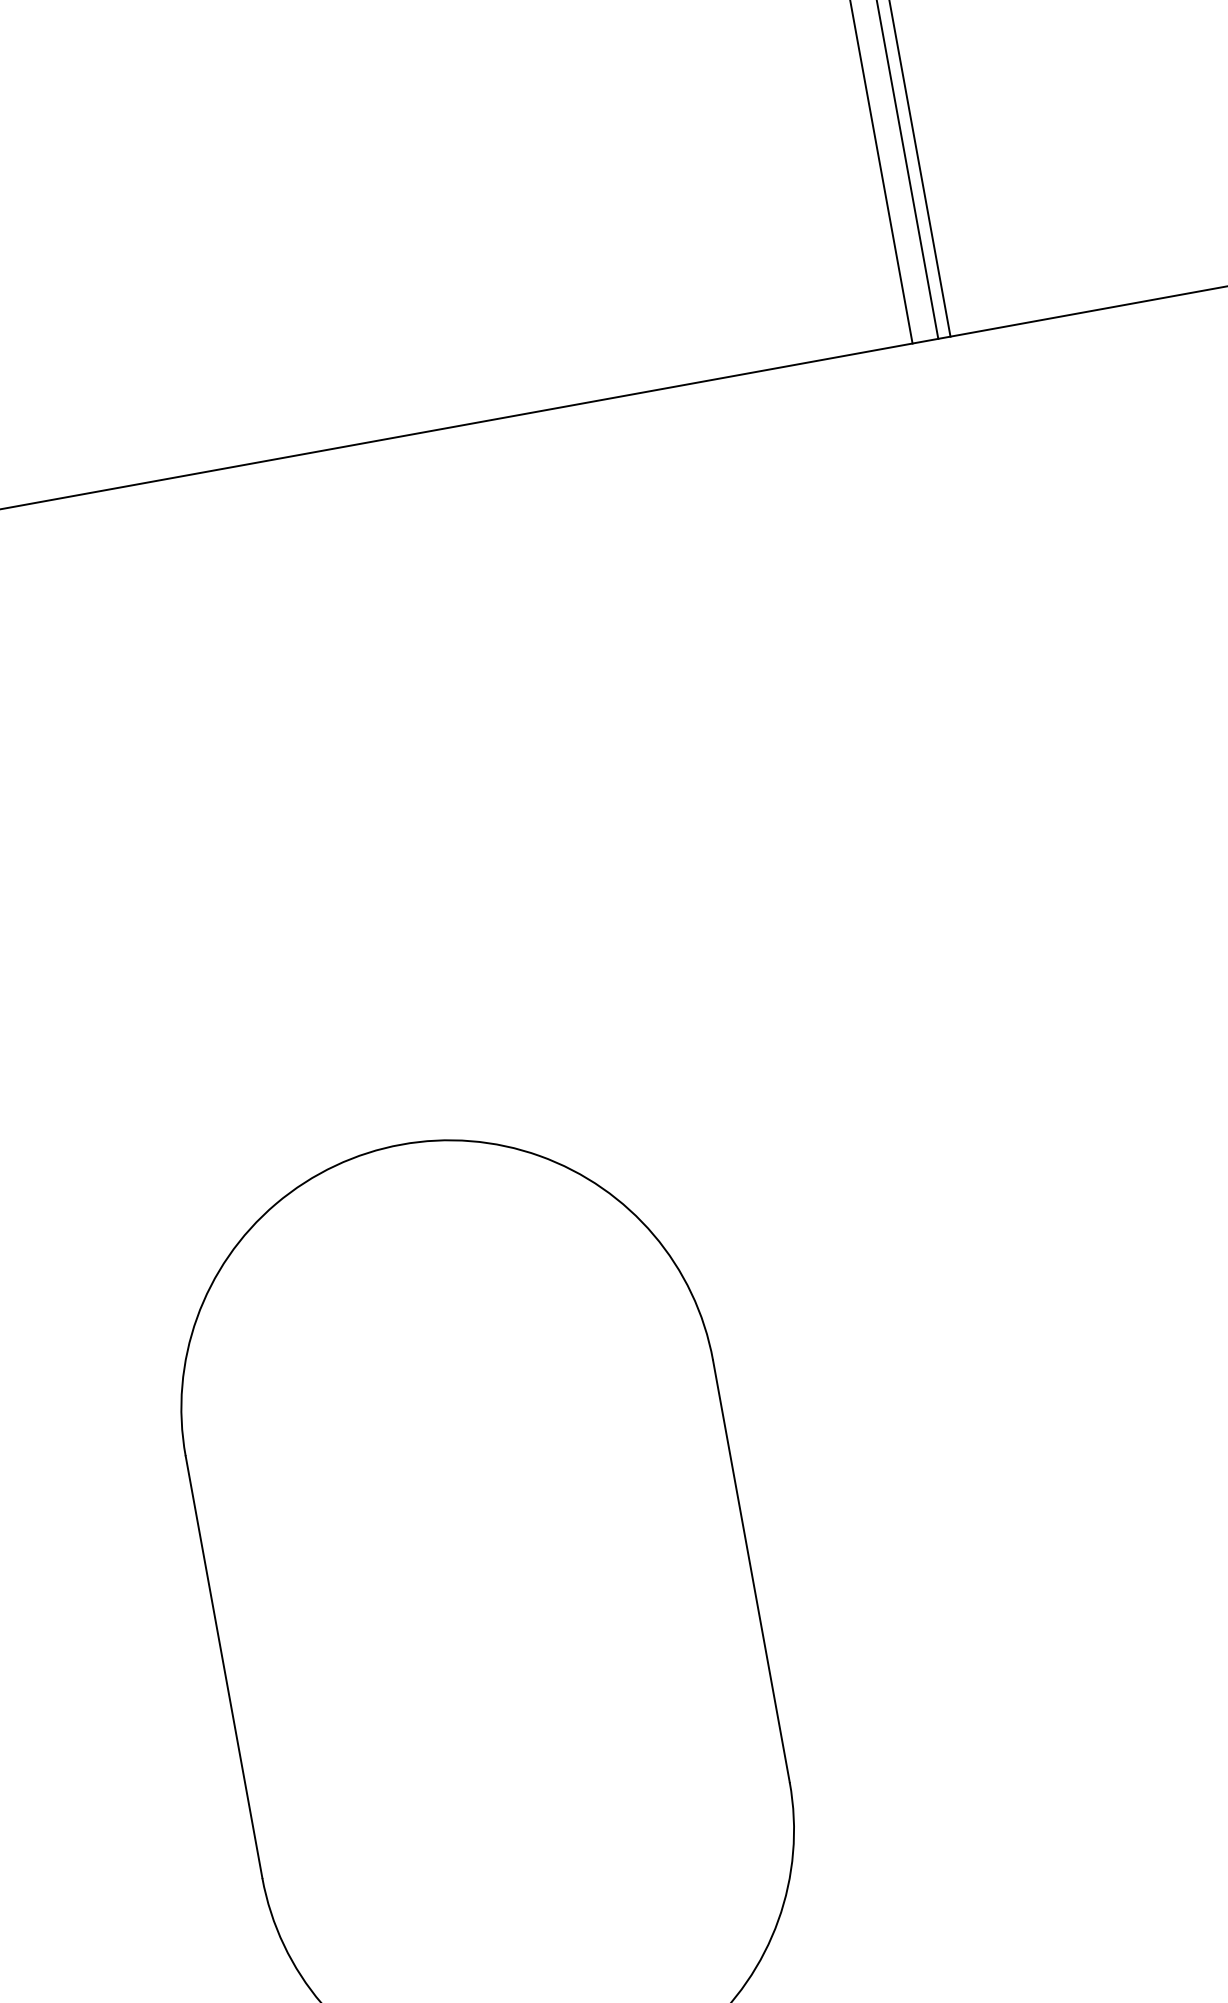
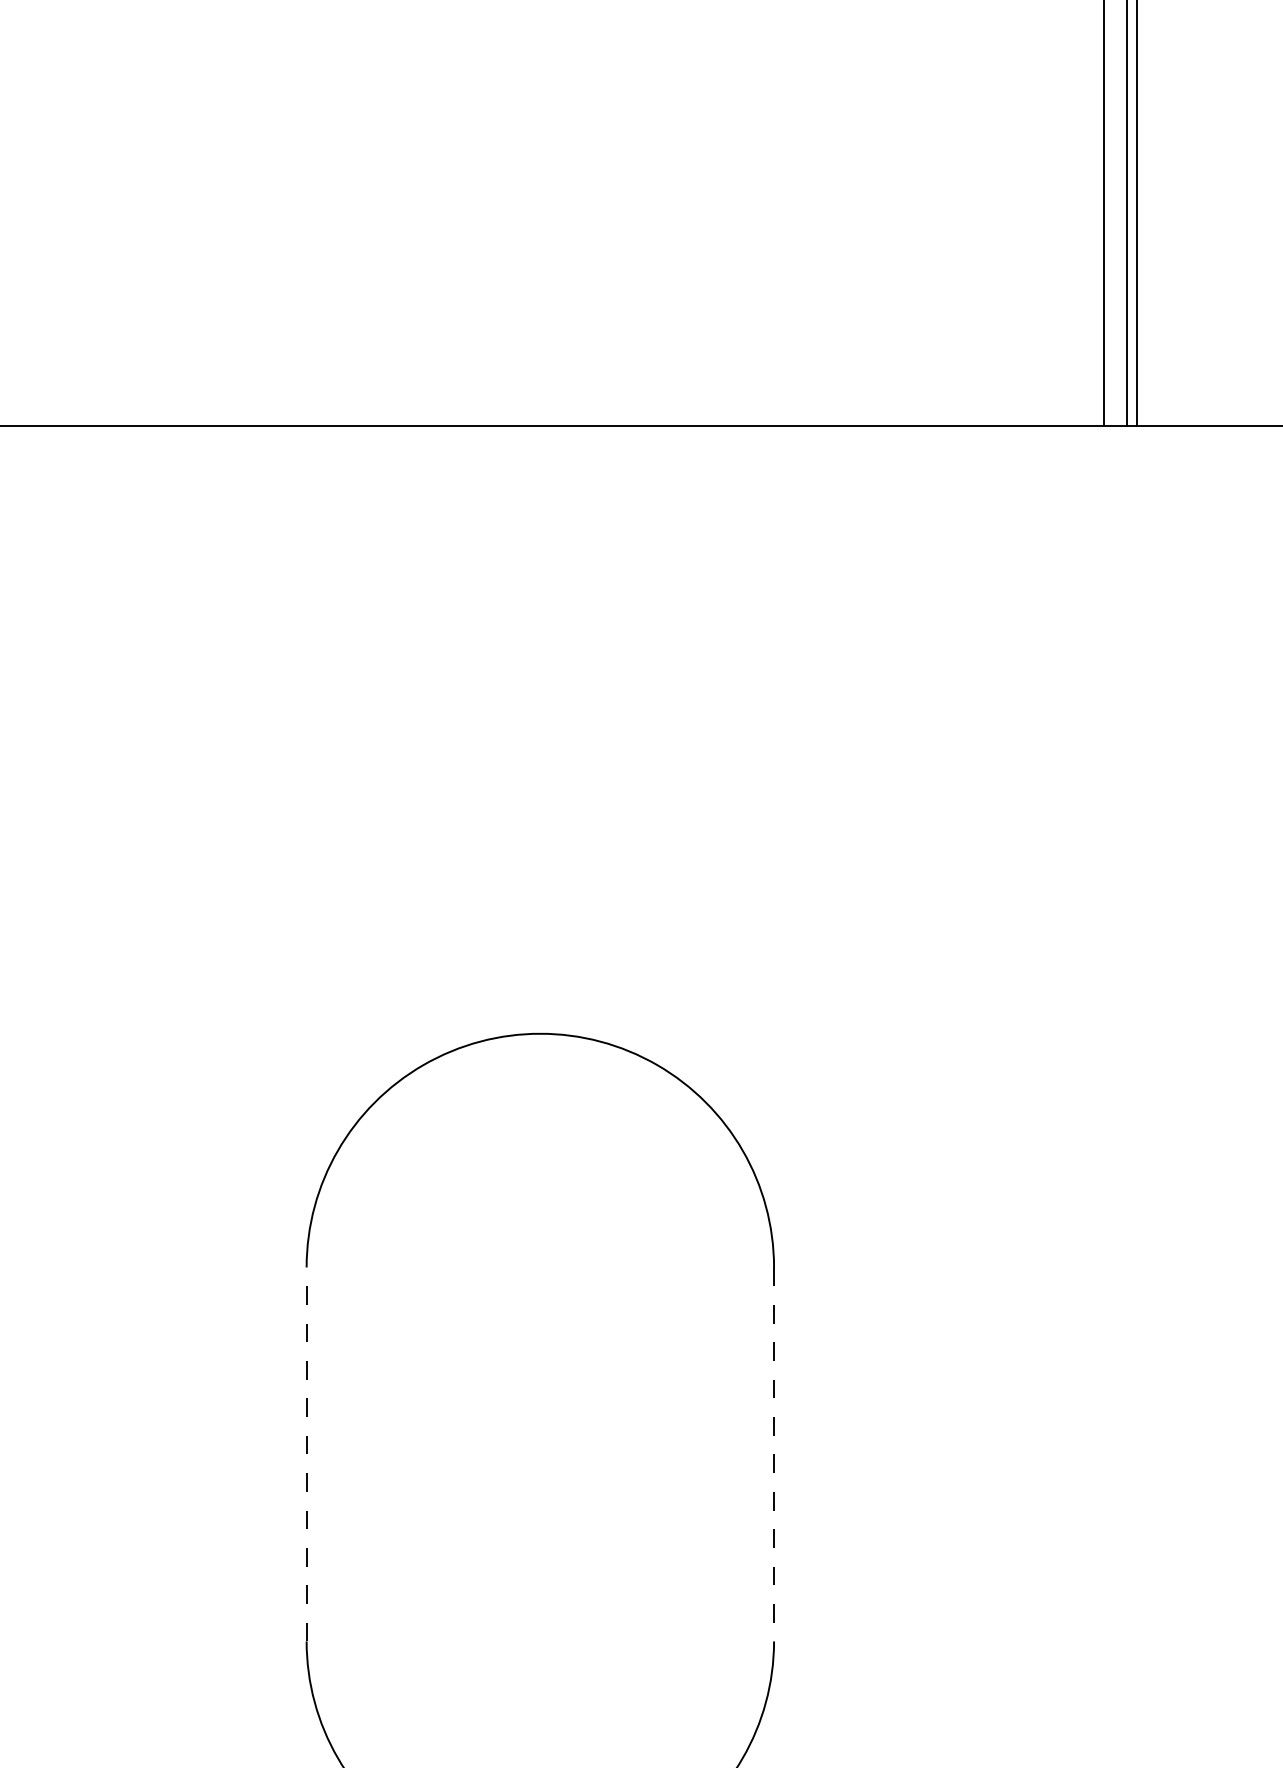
line: (751, 1571) -> (774, 1454), solid -> dashed
line: (223, 1667) -> (306, 1454), solid -> dashed

